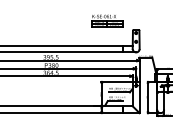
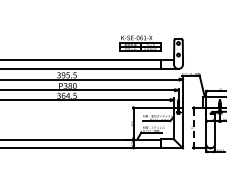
part: (107, 20) -> (140, 43), moved
line: (147, 97) -> (193, 128), solid -> dashed

